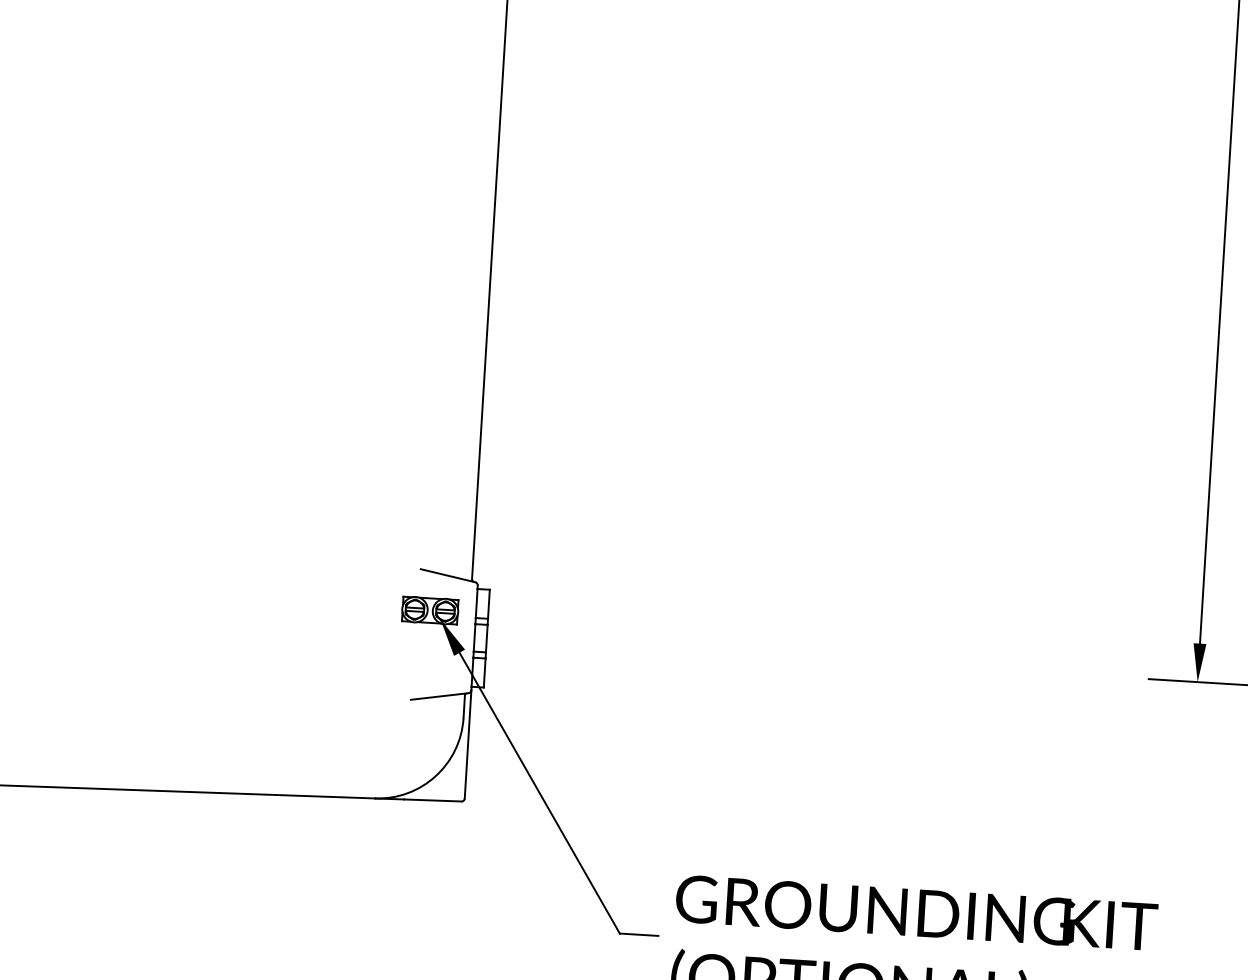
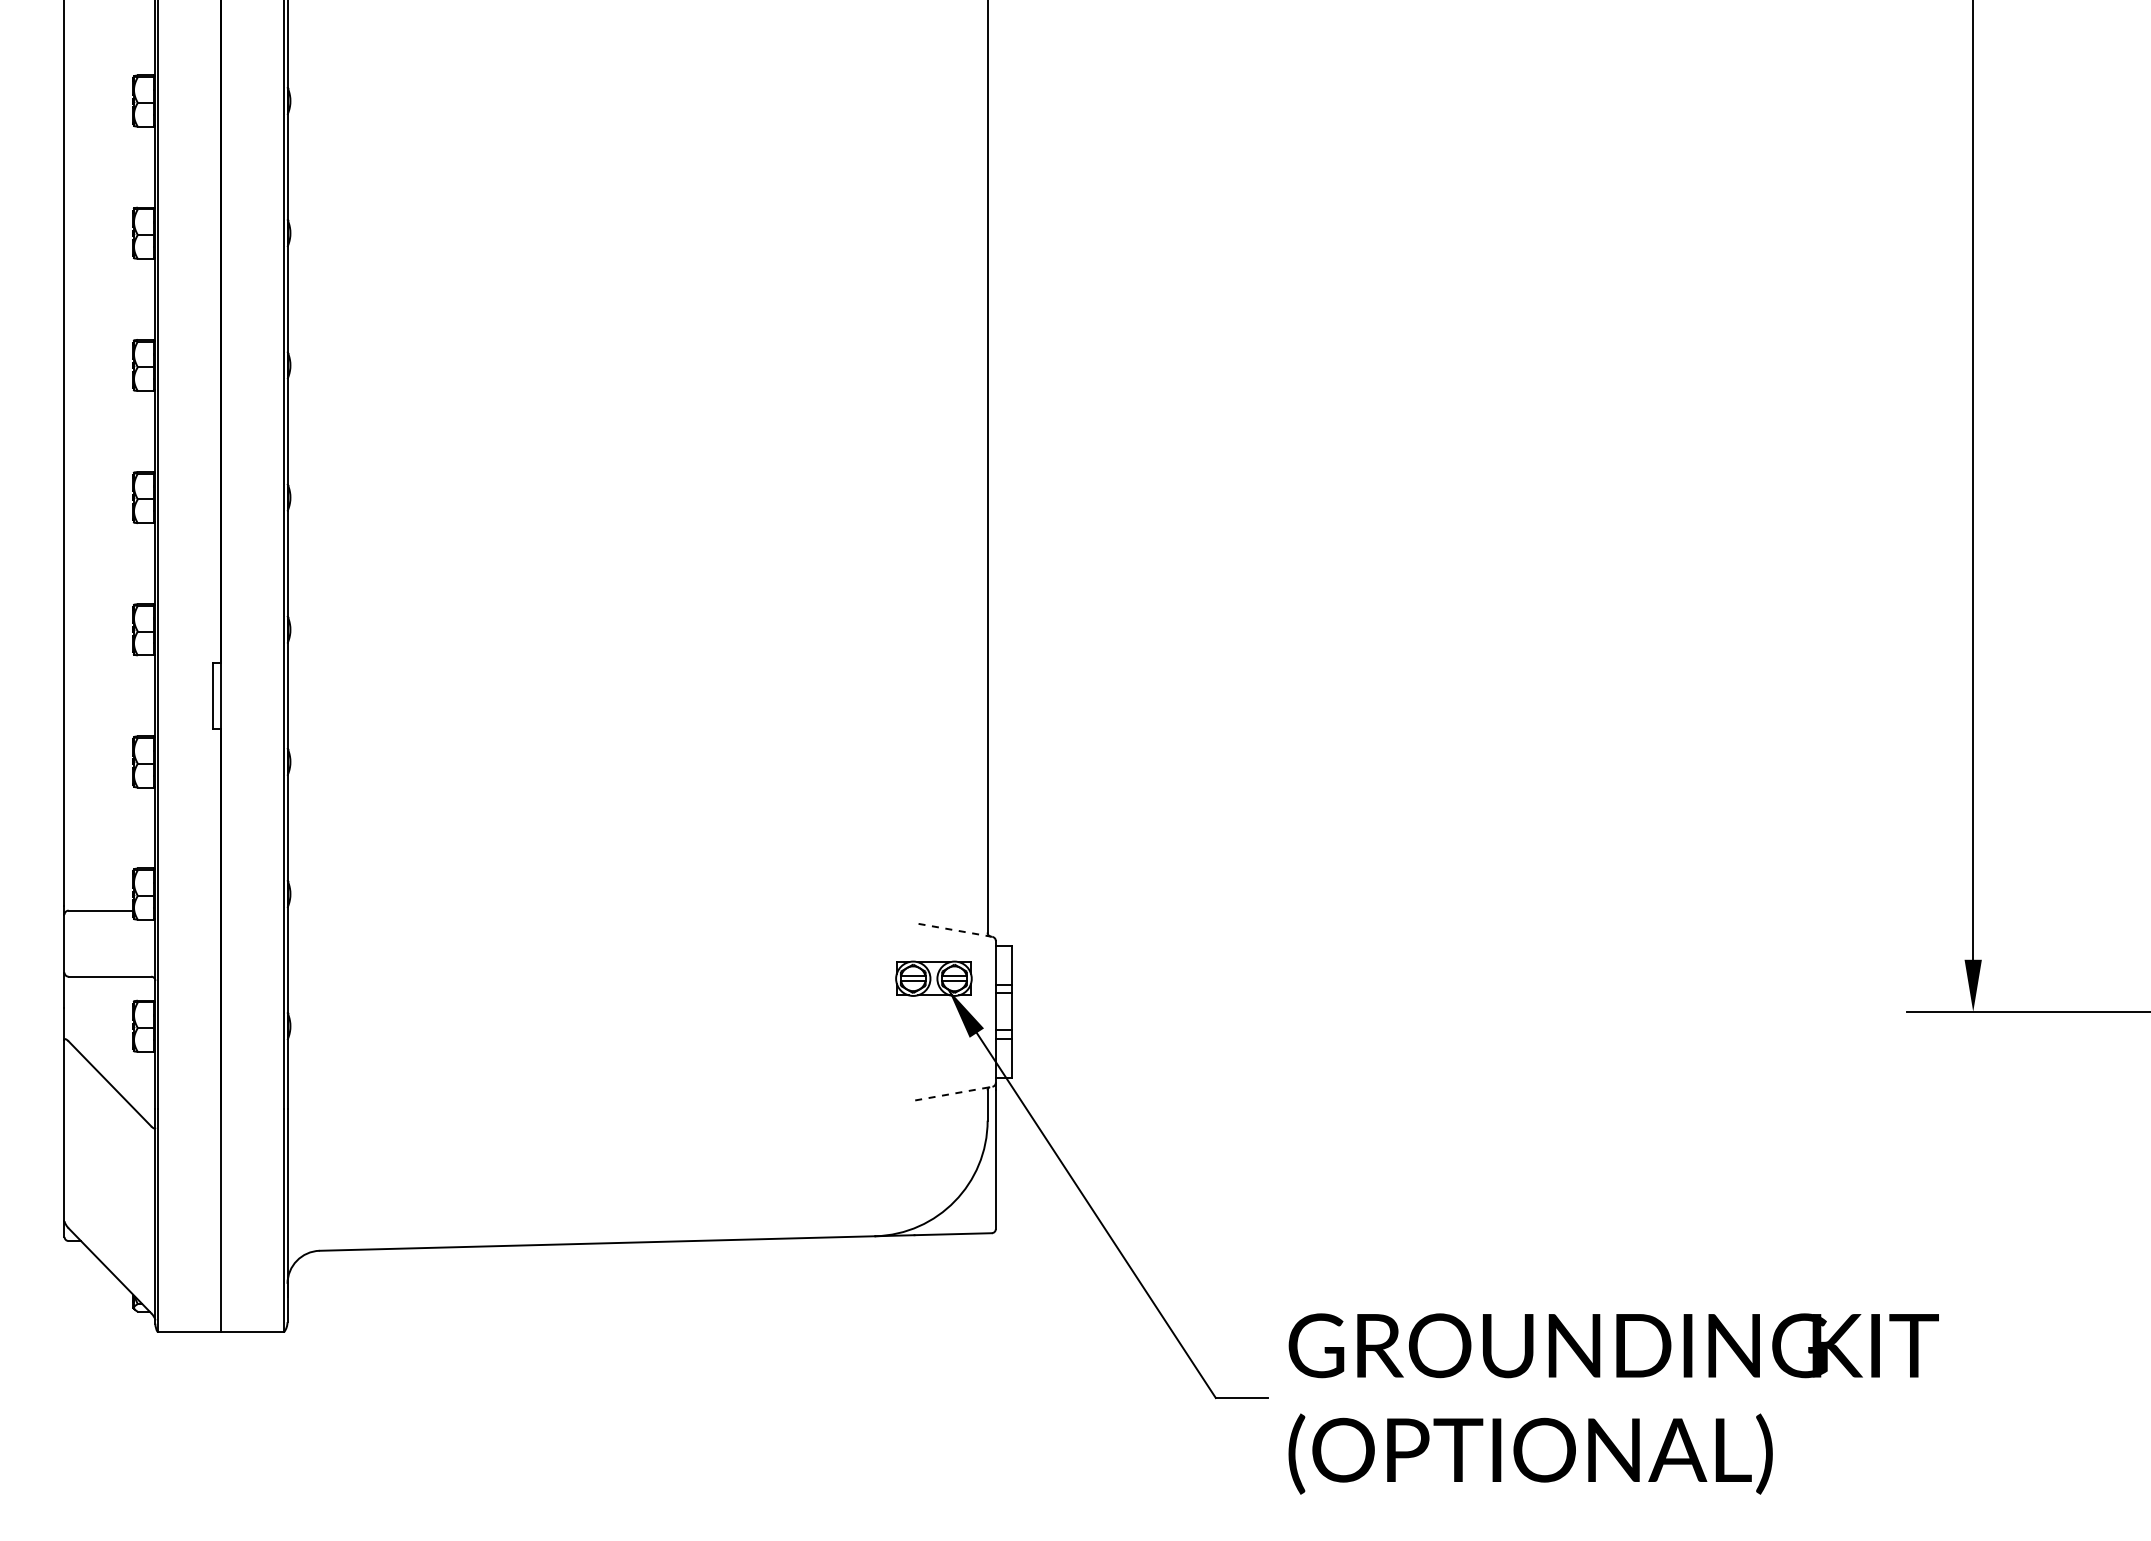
line: (448, 575) -> (955, 930), solid -> dashed
line: (440, 696) -> (954, 1093), solid -> dashed

